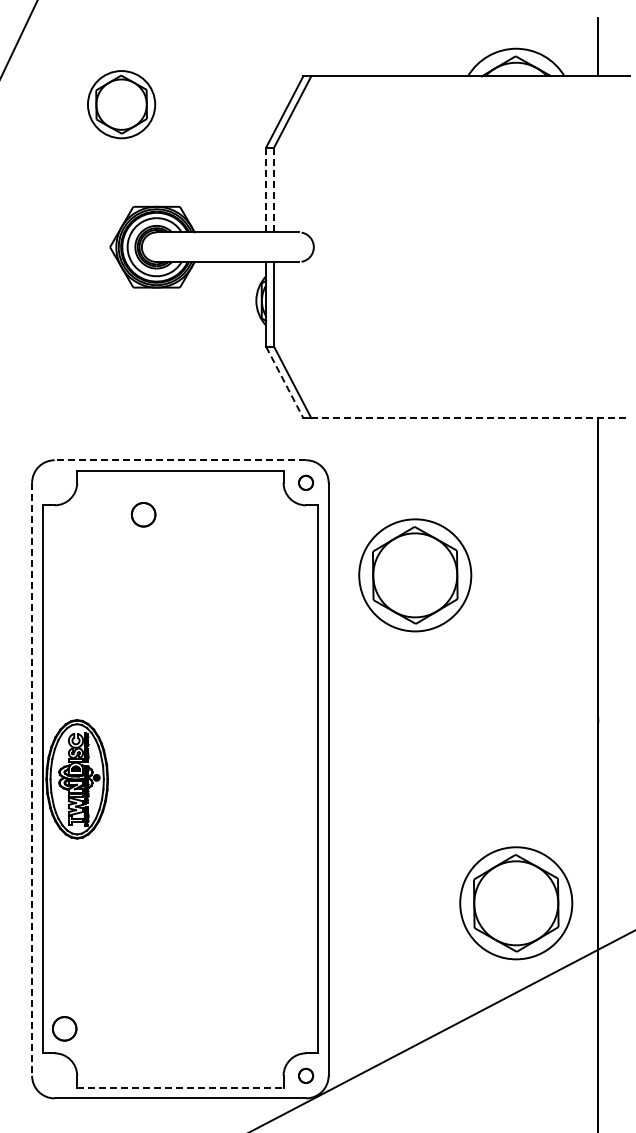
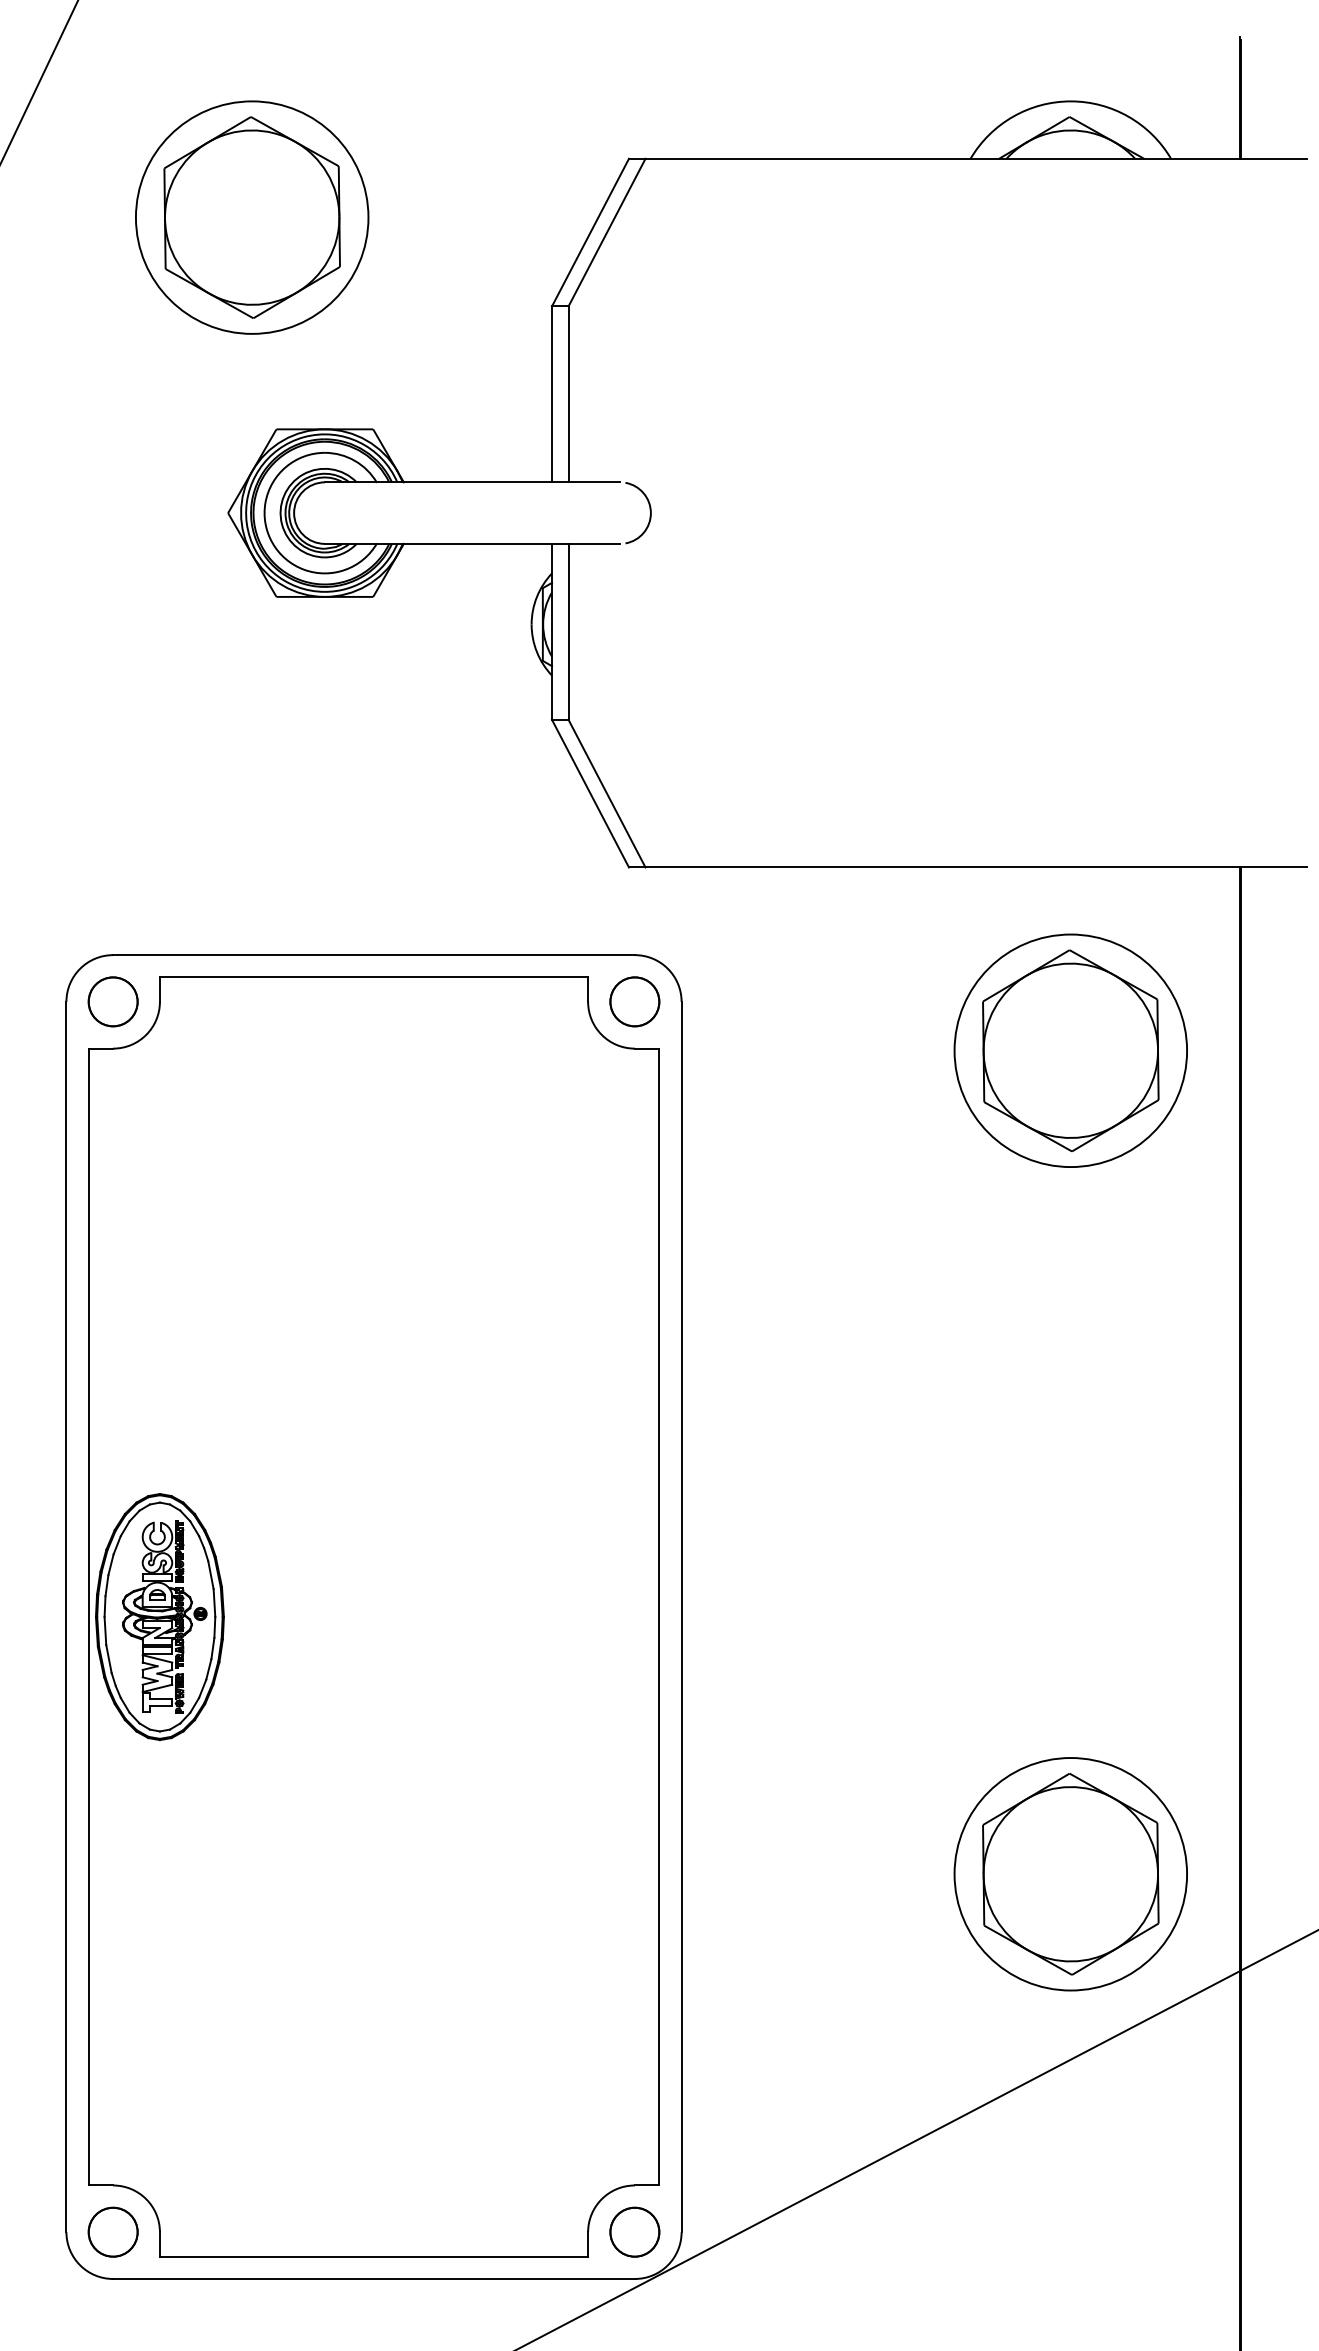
part: (121, 104) -> (251, 217), size x1.67
line: (266, 190) -> (552, 395), dashed -> solid
line: (274, 190) -> (569, 395), dashed -> solid
line: (284, 382) -> (590, 793), dashed -> solid
line: (471, 418) -> (977, 868), dashed -> solid
line: (180, 460) -> (374, 955), dashed -> solid
circle: (305, 482) -> (633, 1001), size x1.67
part: (143, 514) -> (112, 1001), moved
part: (415, 575) -> (1071, 1051), moved
line: (32, 779) -> (67, 1617), dashed -> solid
part: (64, 1028) -> (112, 2231), moved
circle: (305, 1075) -> (633, 2231), size x1.67
line: (180, 1087) -> (374, 2256), dashed -> solid

